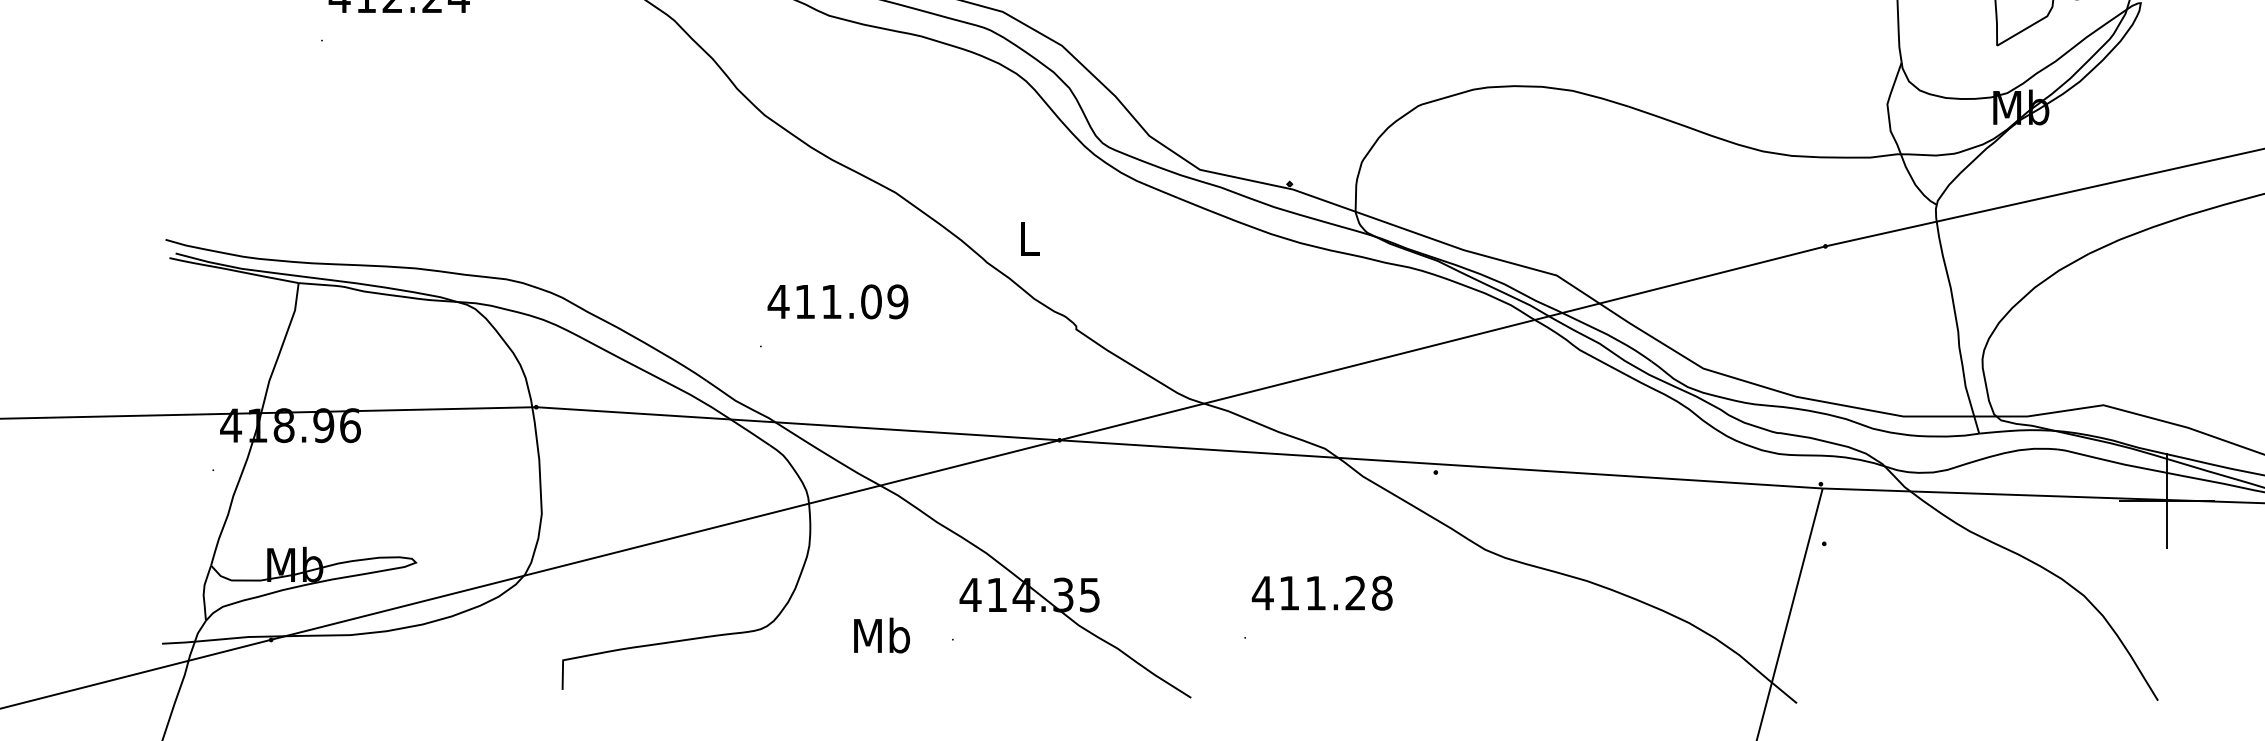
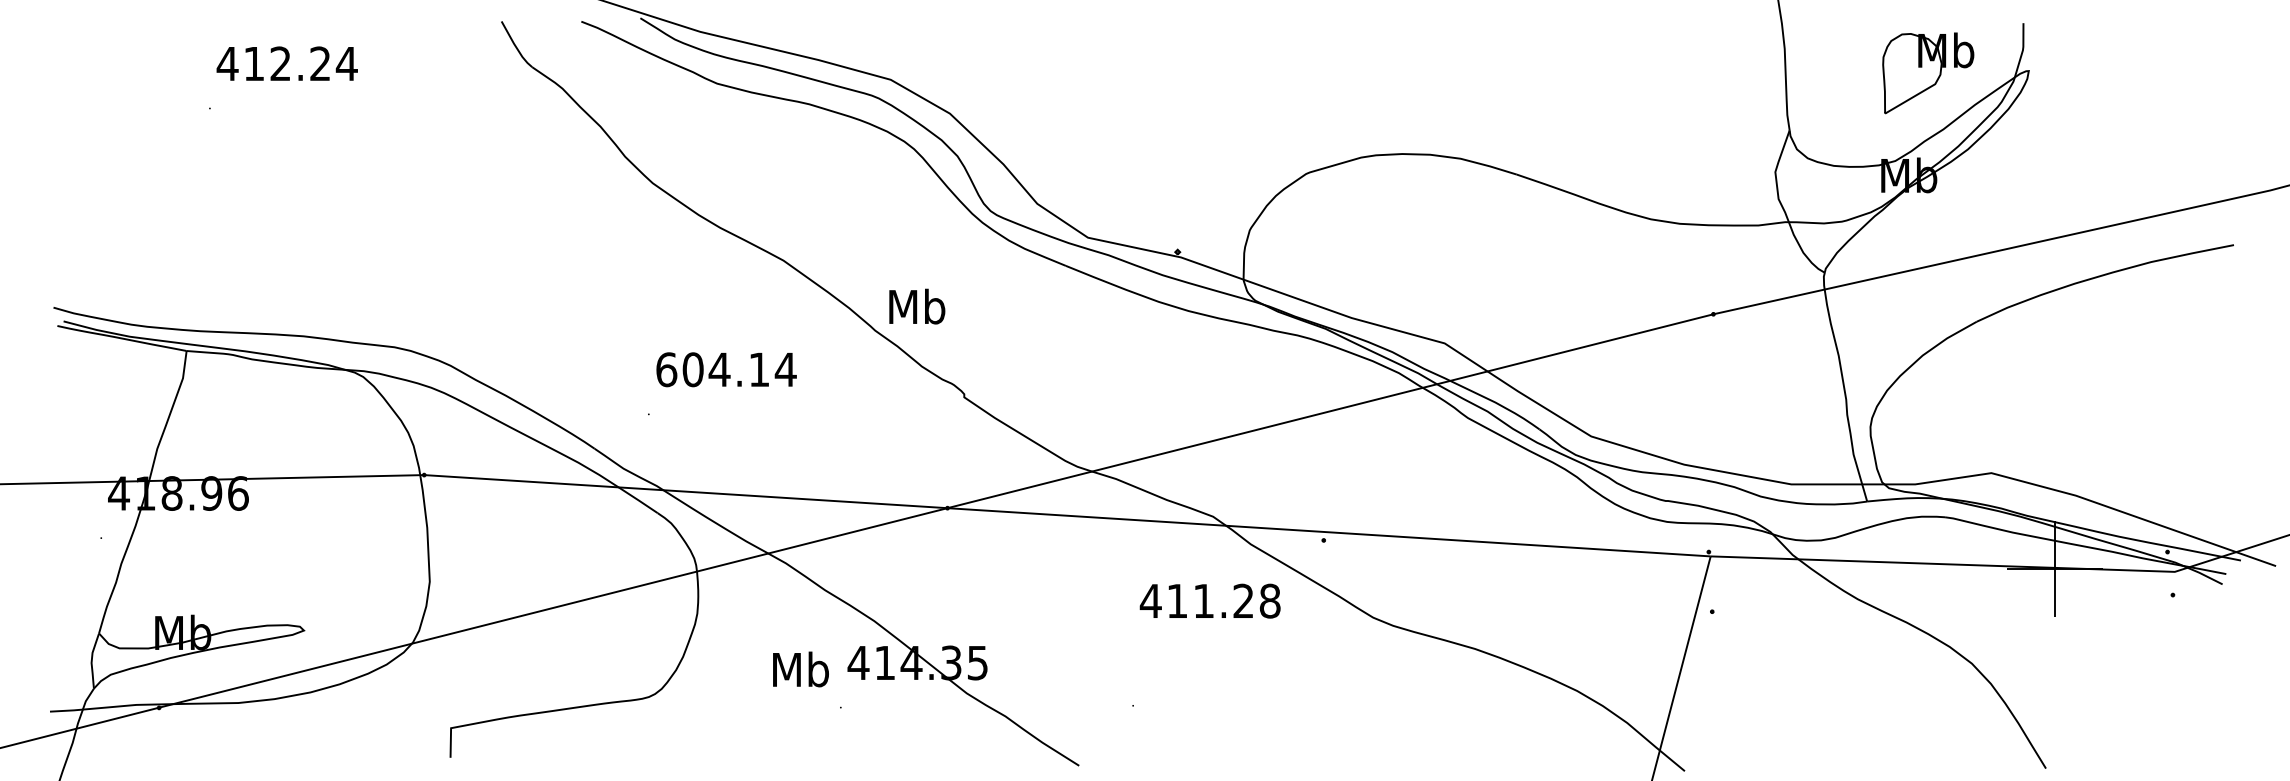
text: (1029, 238) -> (917, 306), L -> Mb
text: (837, 301) -> (725, 369), 411.09 -> 604.14
text: (1321, 592) -> (1209, 600), moved
text: (881, 635) -> (800, 669), moved

